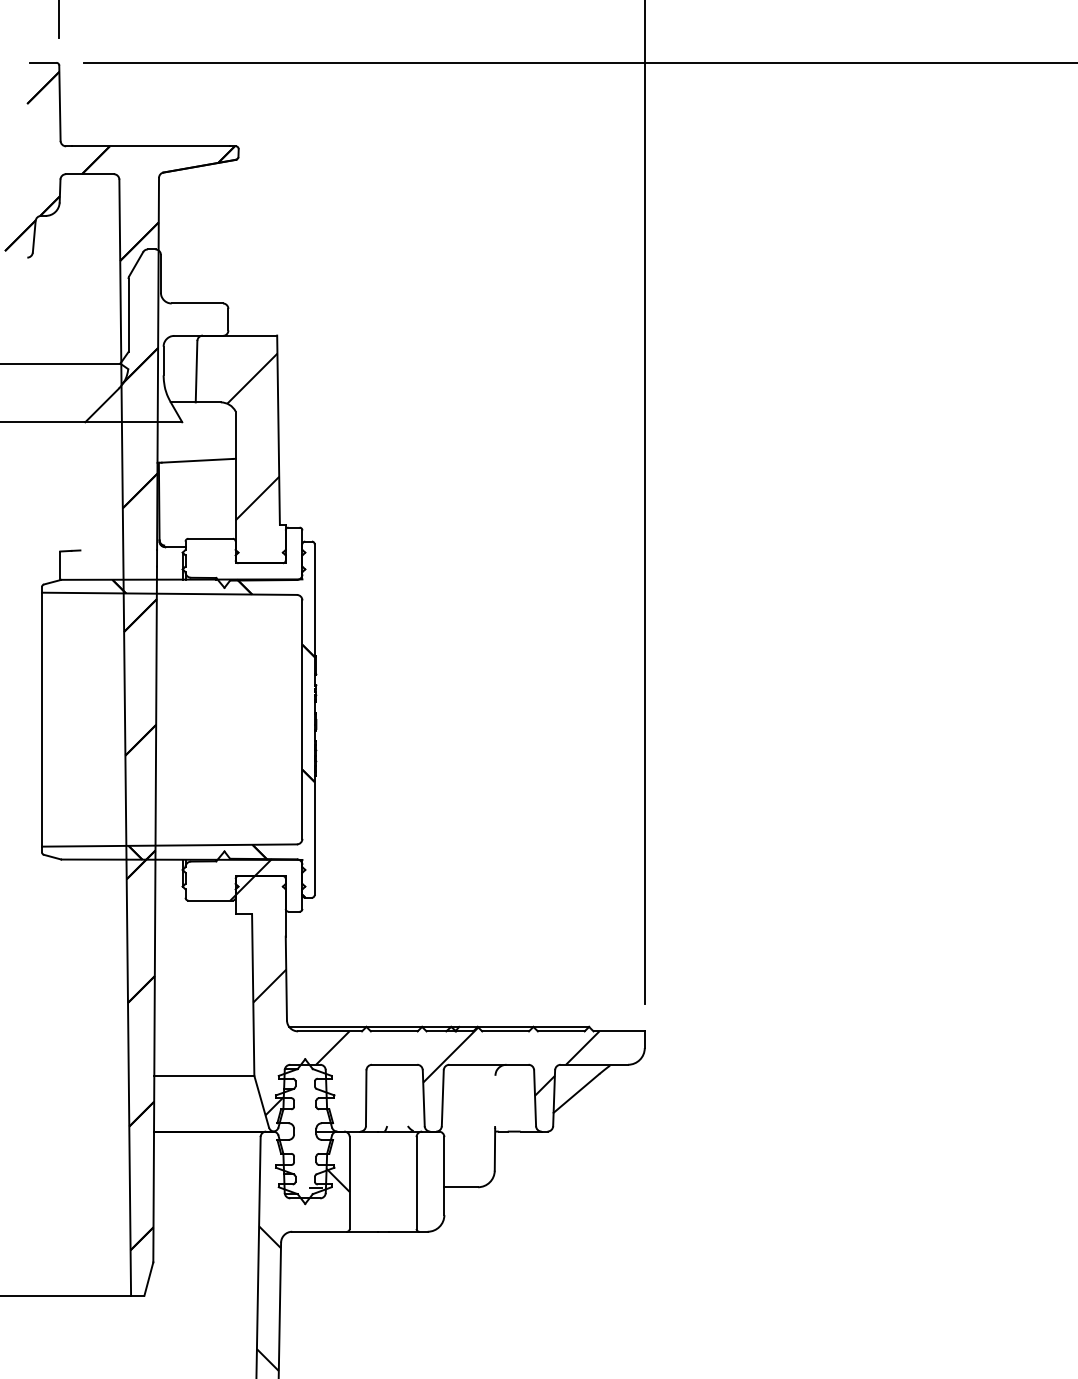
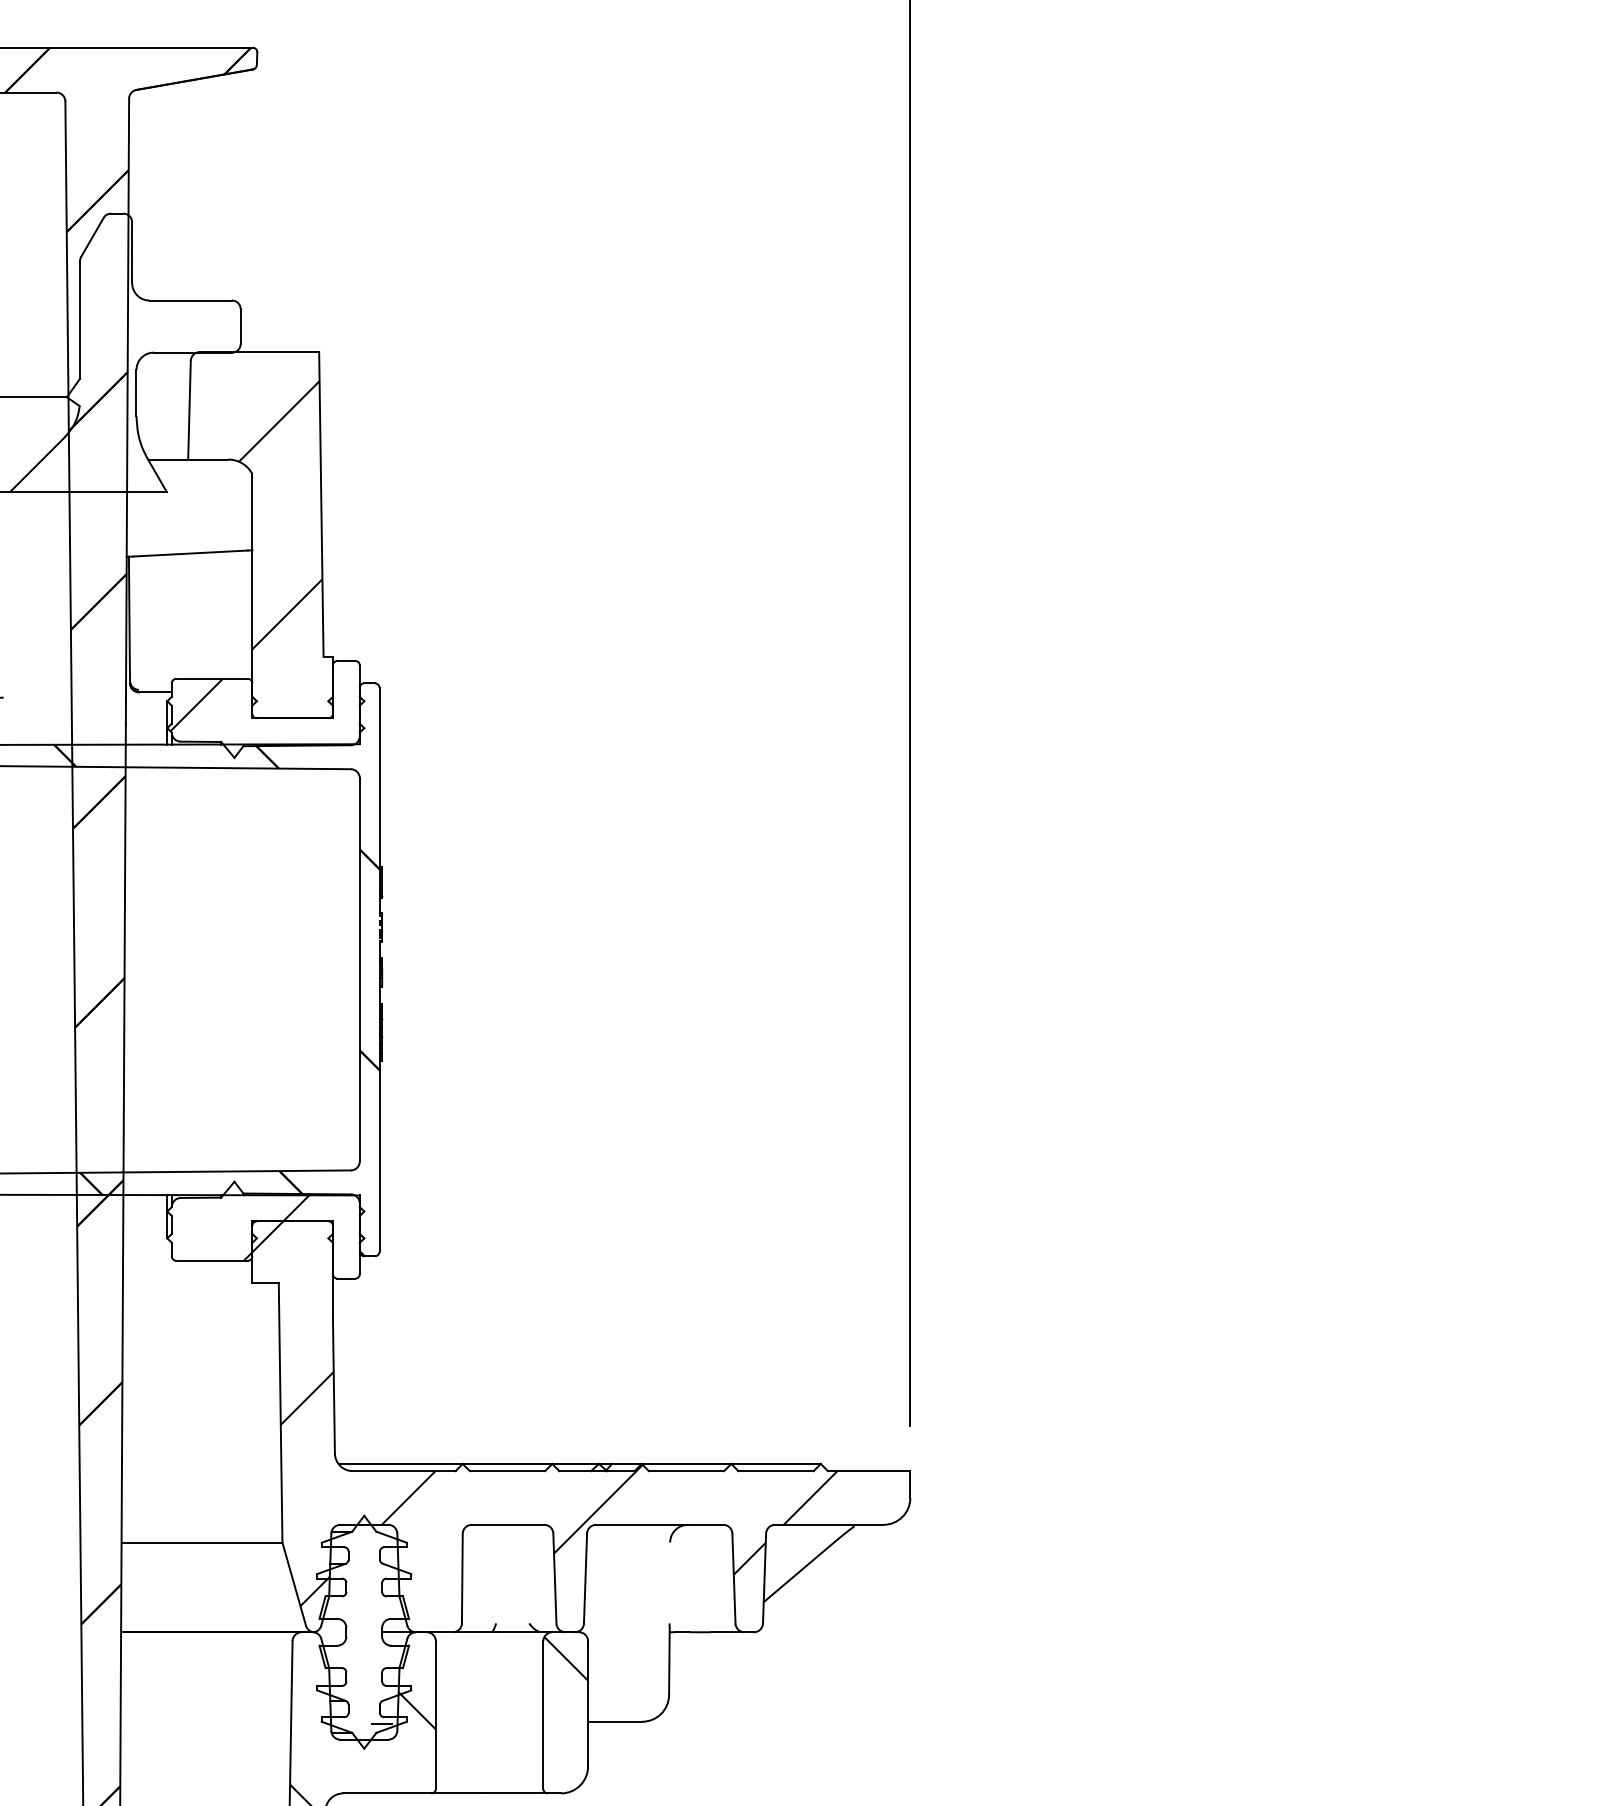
hatch: (200, 554) -> (195, 704), added
hatch: (430, 1147) -> (565, 1657), added

